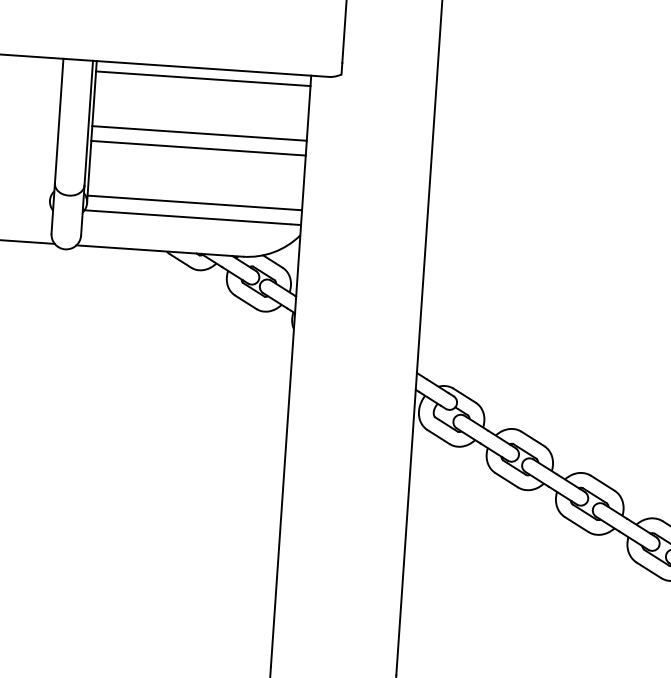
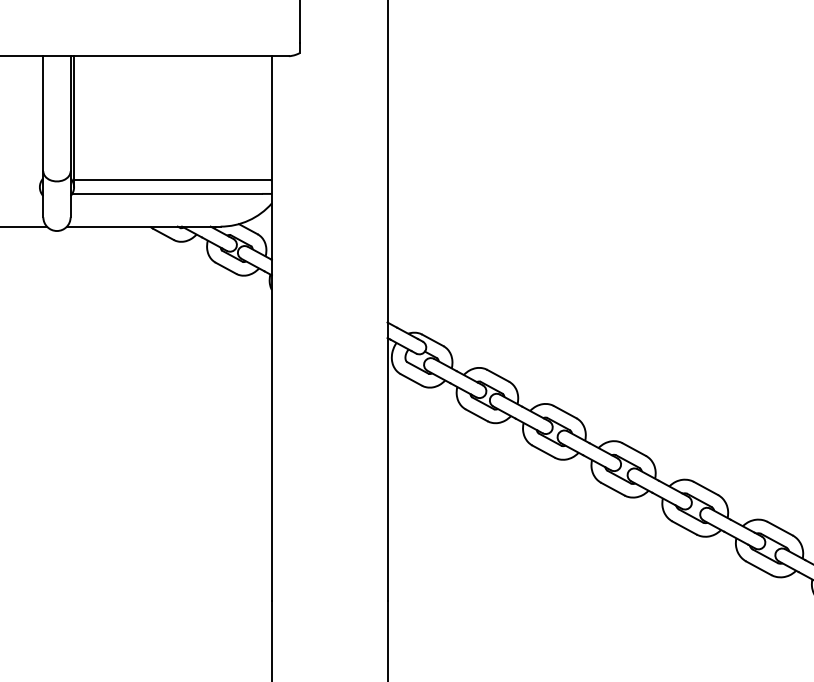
line: (202, 78) -> (172, 65), removed
line: (199, 133) -> (172, 116), removed
line: (198, 147) -> (172, 129), removed

